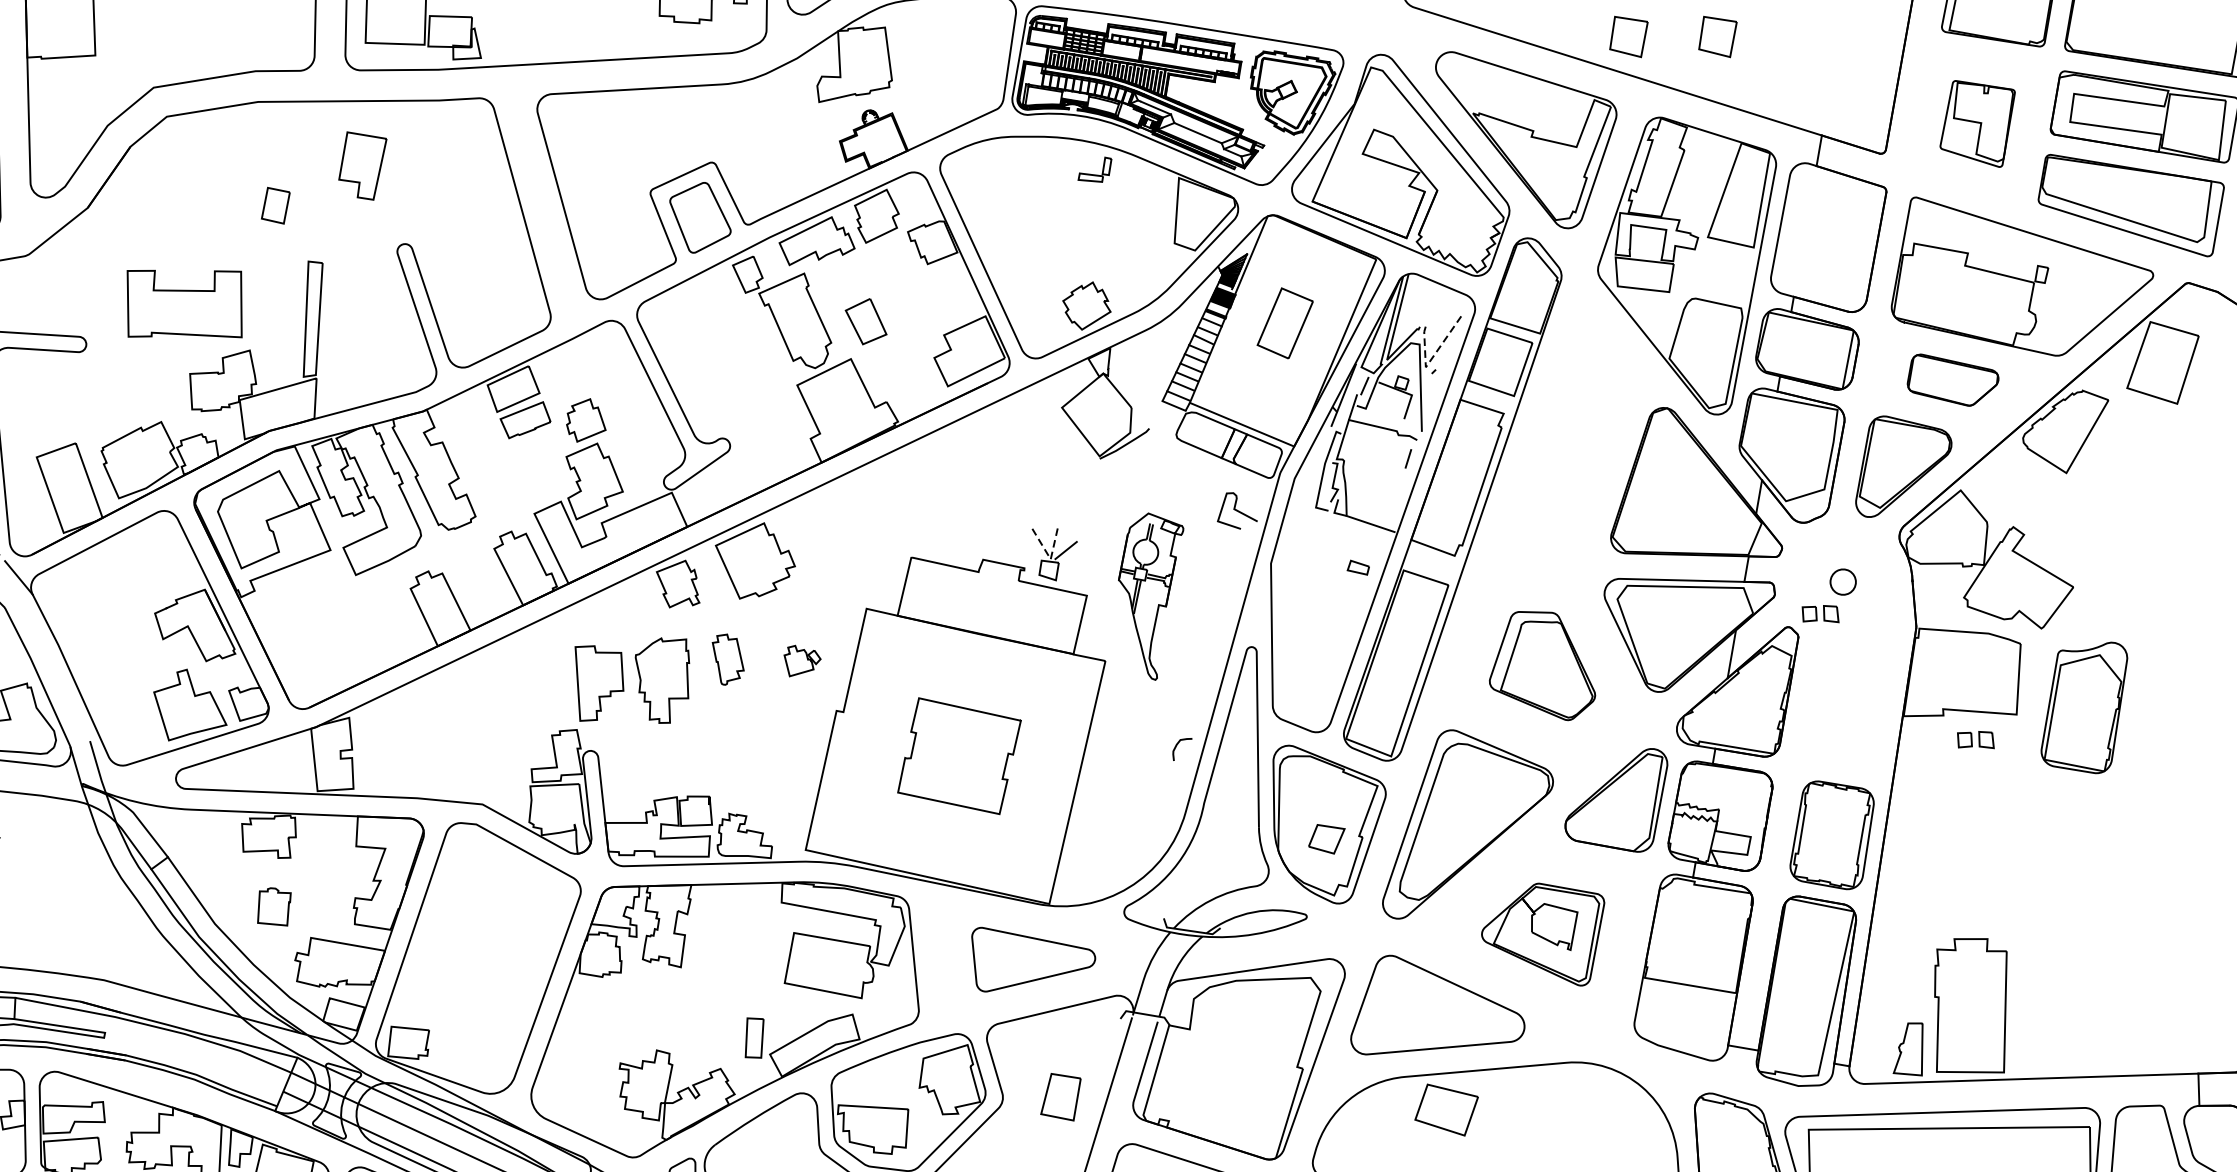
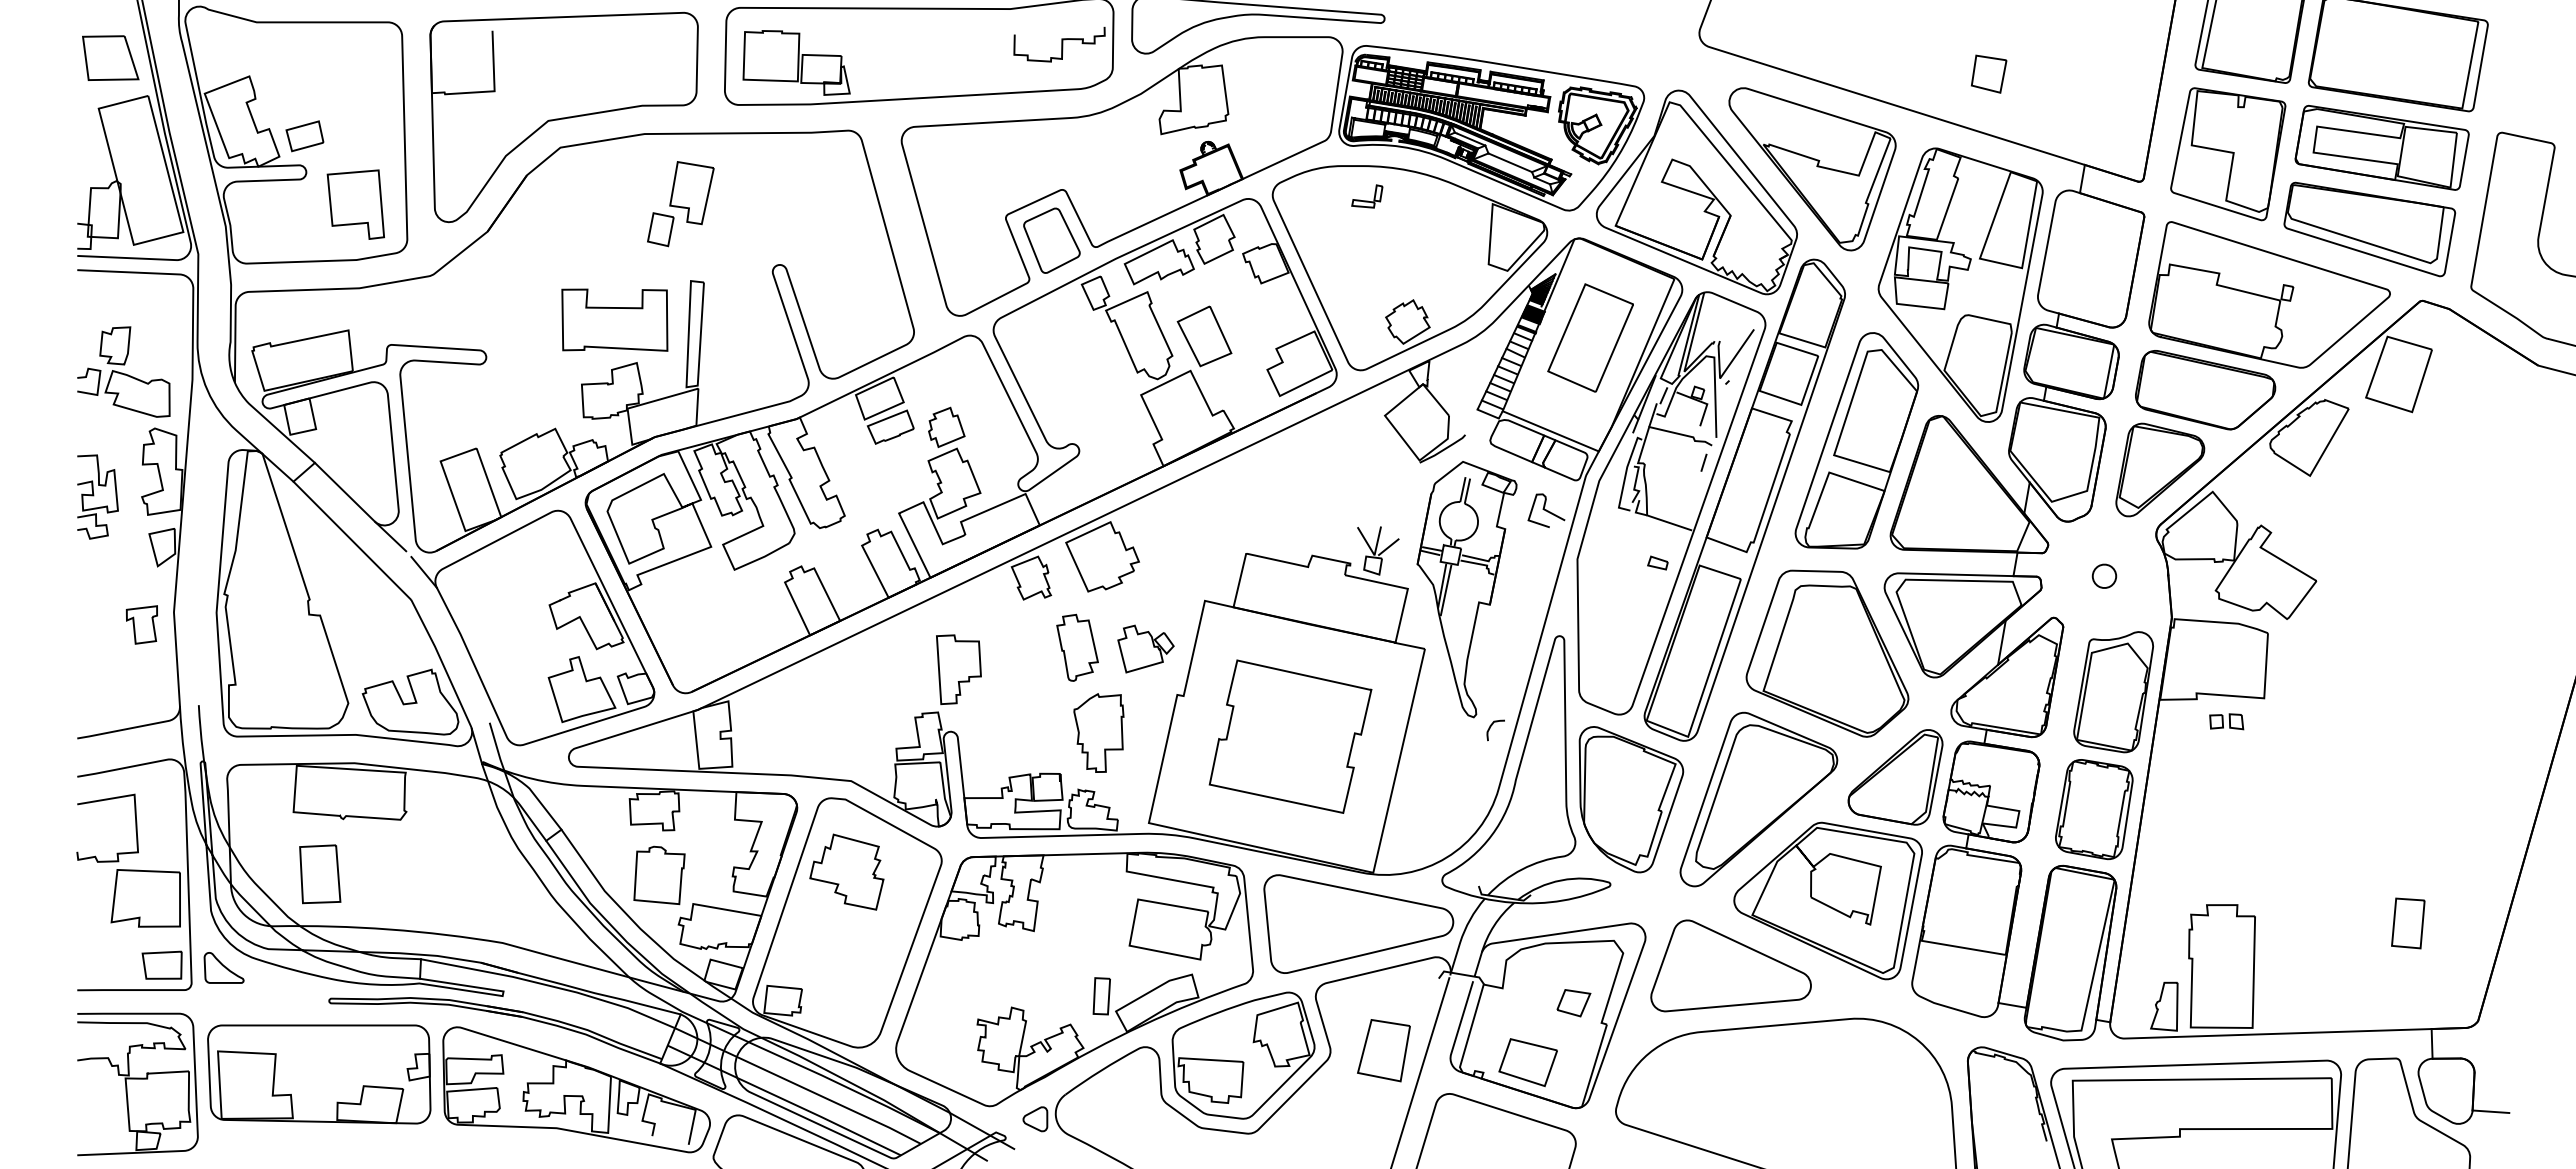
part: (1628, 36) -> (1906, 73), removed
part: (1977, 124) -> (2228, 154), size x1.67
part: (362, 166) -> (691, 193), moved
part: (1095, 169) -> (1367, 196), moved
part: (184, 303) -> (614, 319), moved
part: (866, 321) -> (1204, 336), size x1.43
part: (1285, 322) -> (1590, 337), size x1.67
line: (1431, 358) -> (1725, 370), dashed -> solid
part: (1952, 380) -> (2205, 390), size x1.67
part: (1573, 434) -> (1856, 440), added
line: (1050, 558) -> (1374, 554), dashed -> solid
part: (1150, 596) -> (1466, 589), size x1.67
part: (1820, 613) -> (2083, 605), removed
part: (728, 659) -> (1077, 647), size x1.43
part: (802, 660) -> (1145, 648), size x1.67
part: (1542, 665) -> (1827, 653), size x1.67
part: (661, 680) -> (1098, 732), moved
part: (2084, 708) -> (2113, 692), moved
part: (959, 756) -> (1290, 736), size x1.43
part: (1326, 839) -> (1573, 1003), moved
part: (477, 902) -> (846, 871), added
part: (274, 906) -> (659, 875), size x1.67
part: (1542, 934) -> (1827, 900), size x1.67
part: (1033, 959) -> (1358, 923), size x1.67
part: (2173, 959) -> (2408, 923), added
part: (1060, 1096) -> (1383, 1050), size x1.43
part: (1445, 1109) -> (1527, 1062), moved

